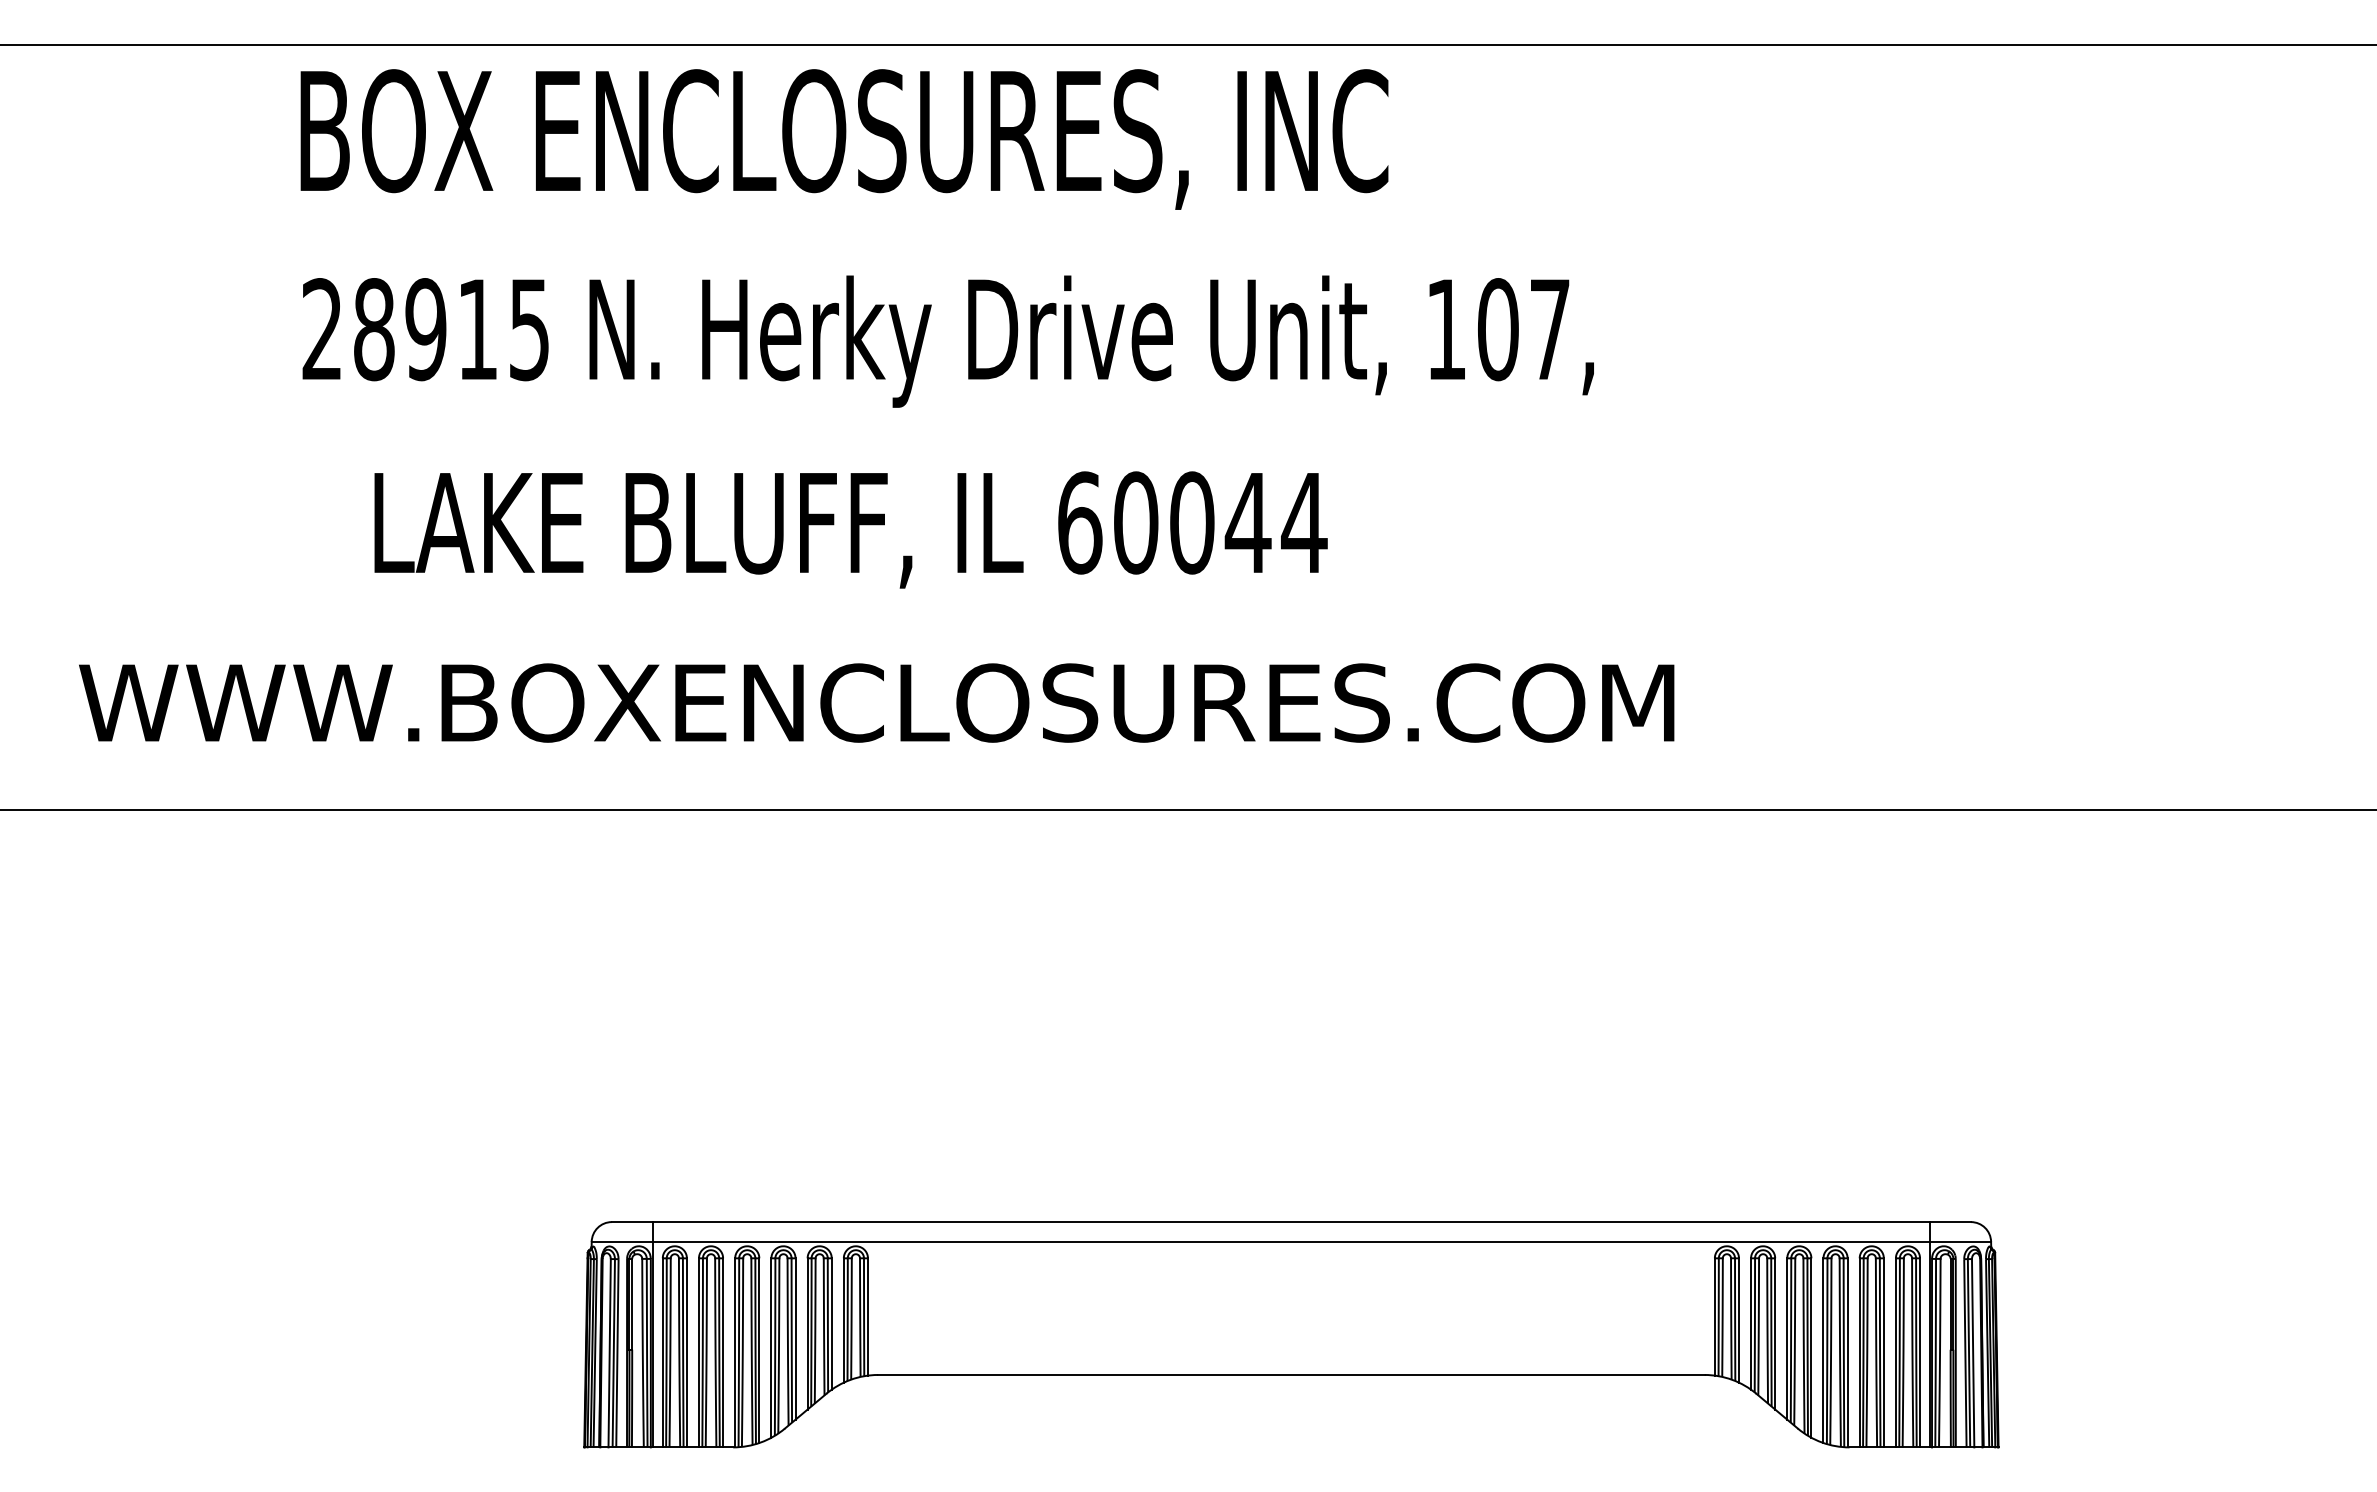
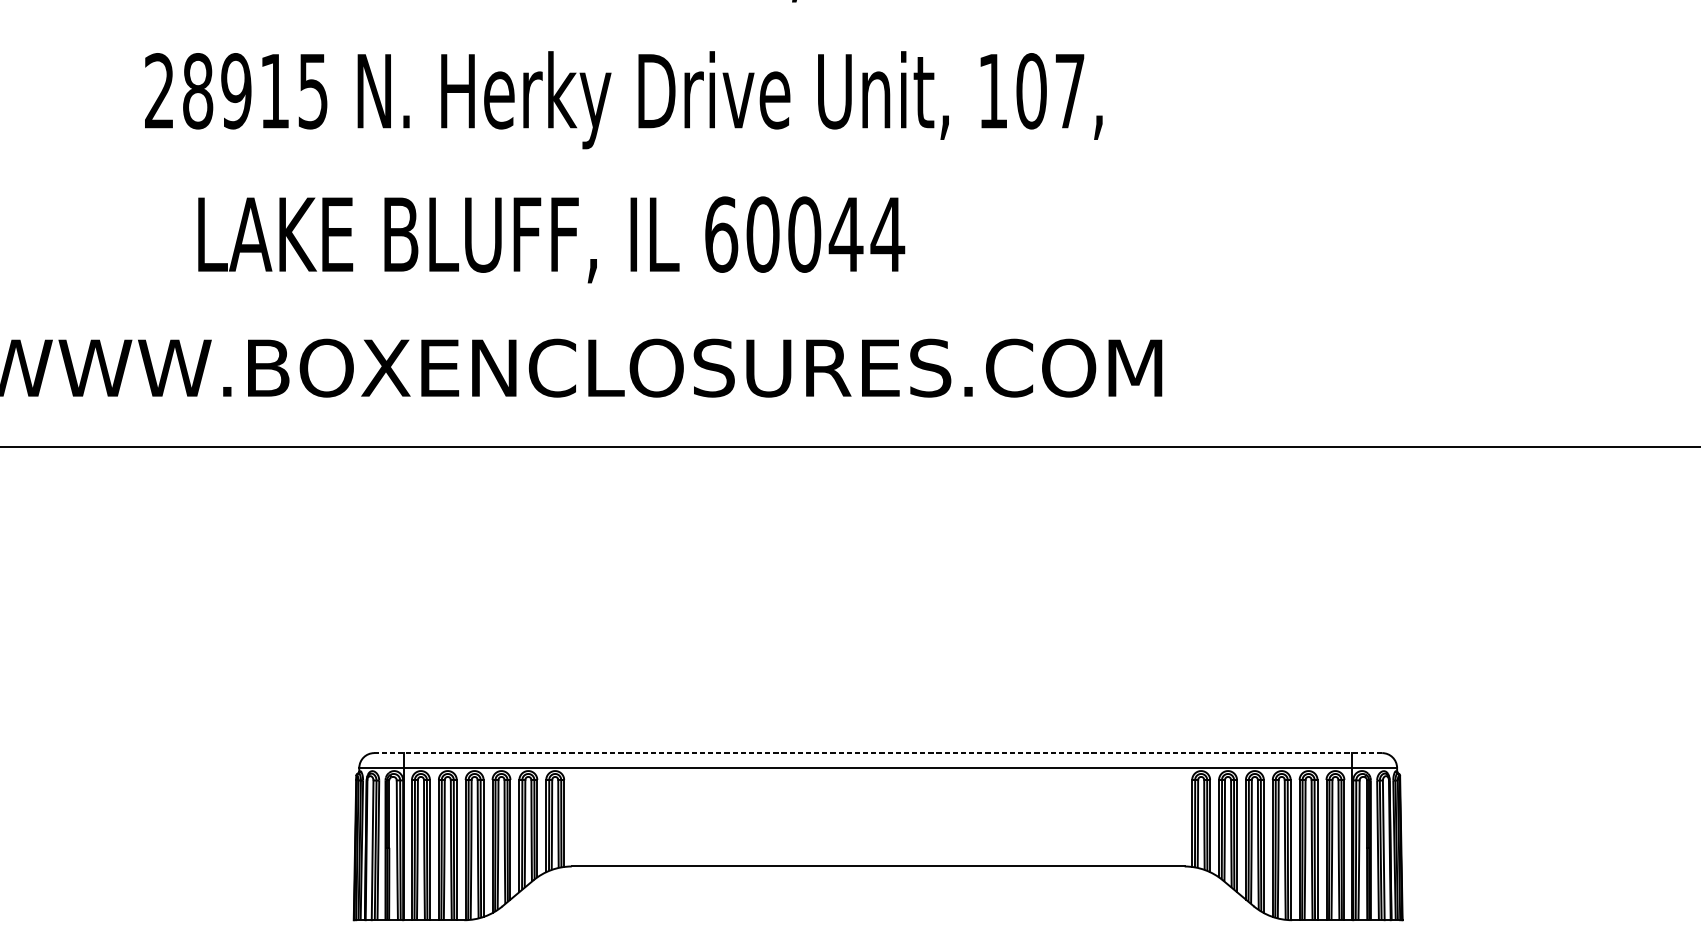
line: (1291, 1222) -> (878, 753), solid -> dashed

